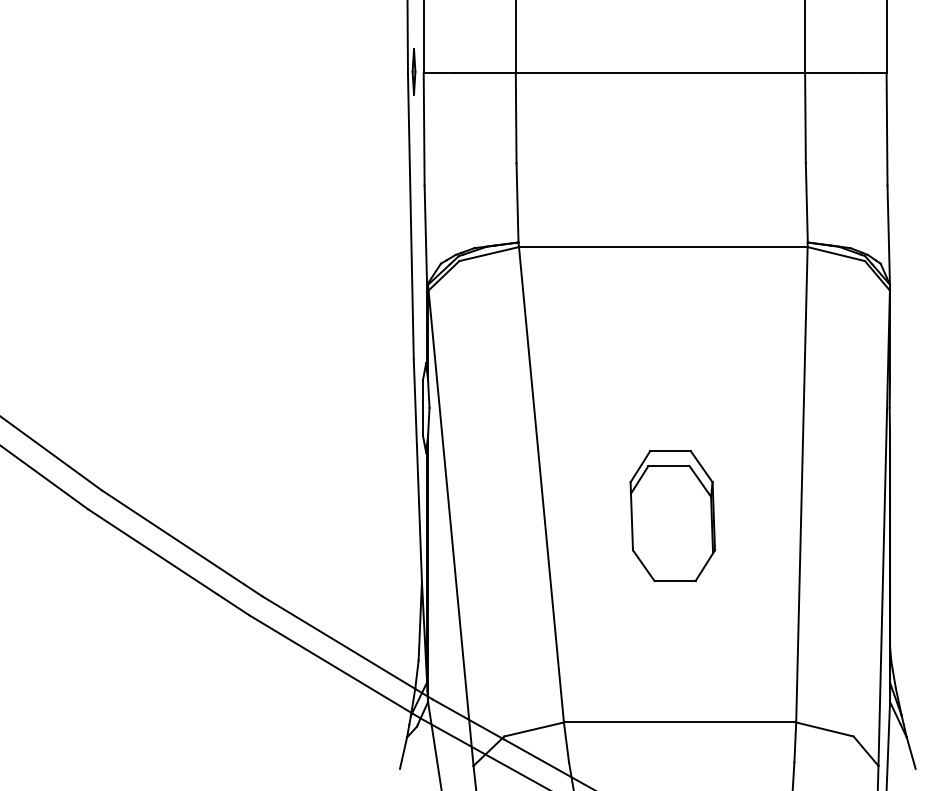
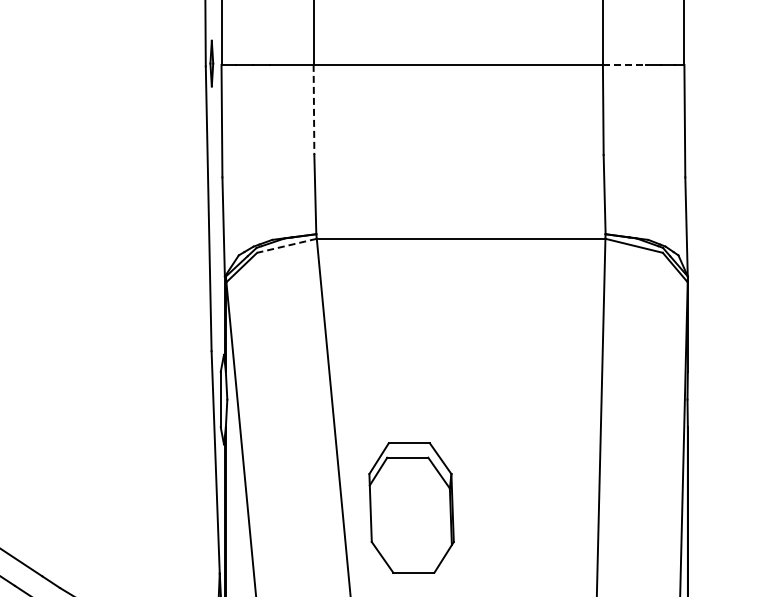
line: (826, 73) -> (624, 65), solid -> dashed
line: (516, 118) -> (314, 110), solid -> dashed
line: (489, 254) -> (287, 246), solid -> dashed
part: (672, 516) -> (411, 508), moved

